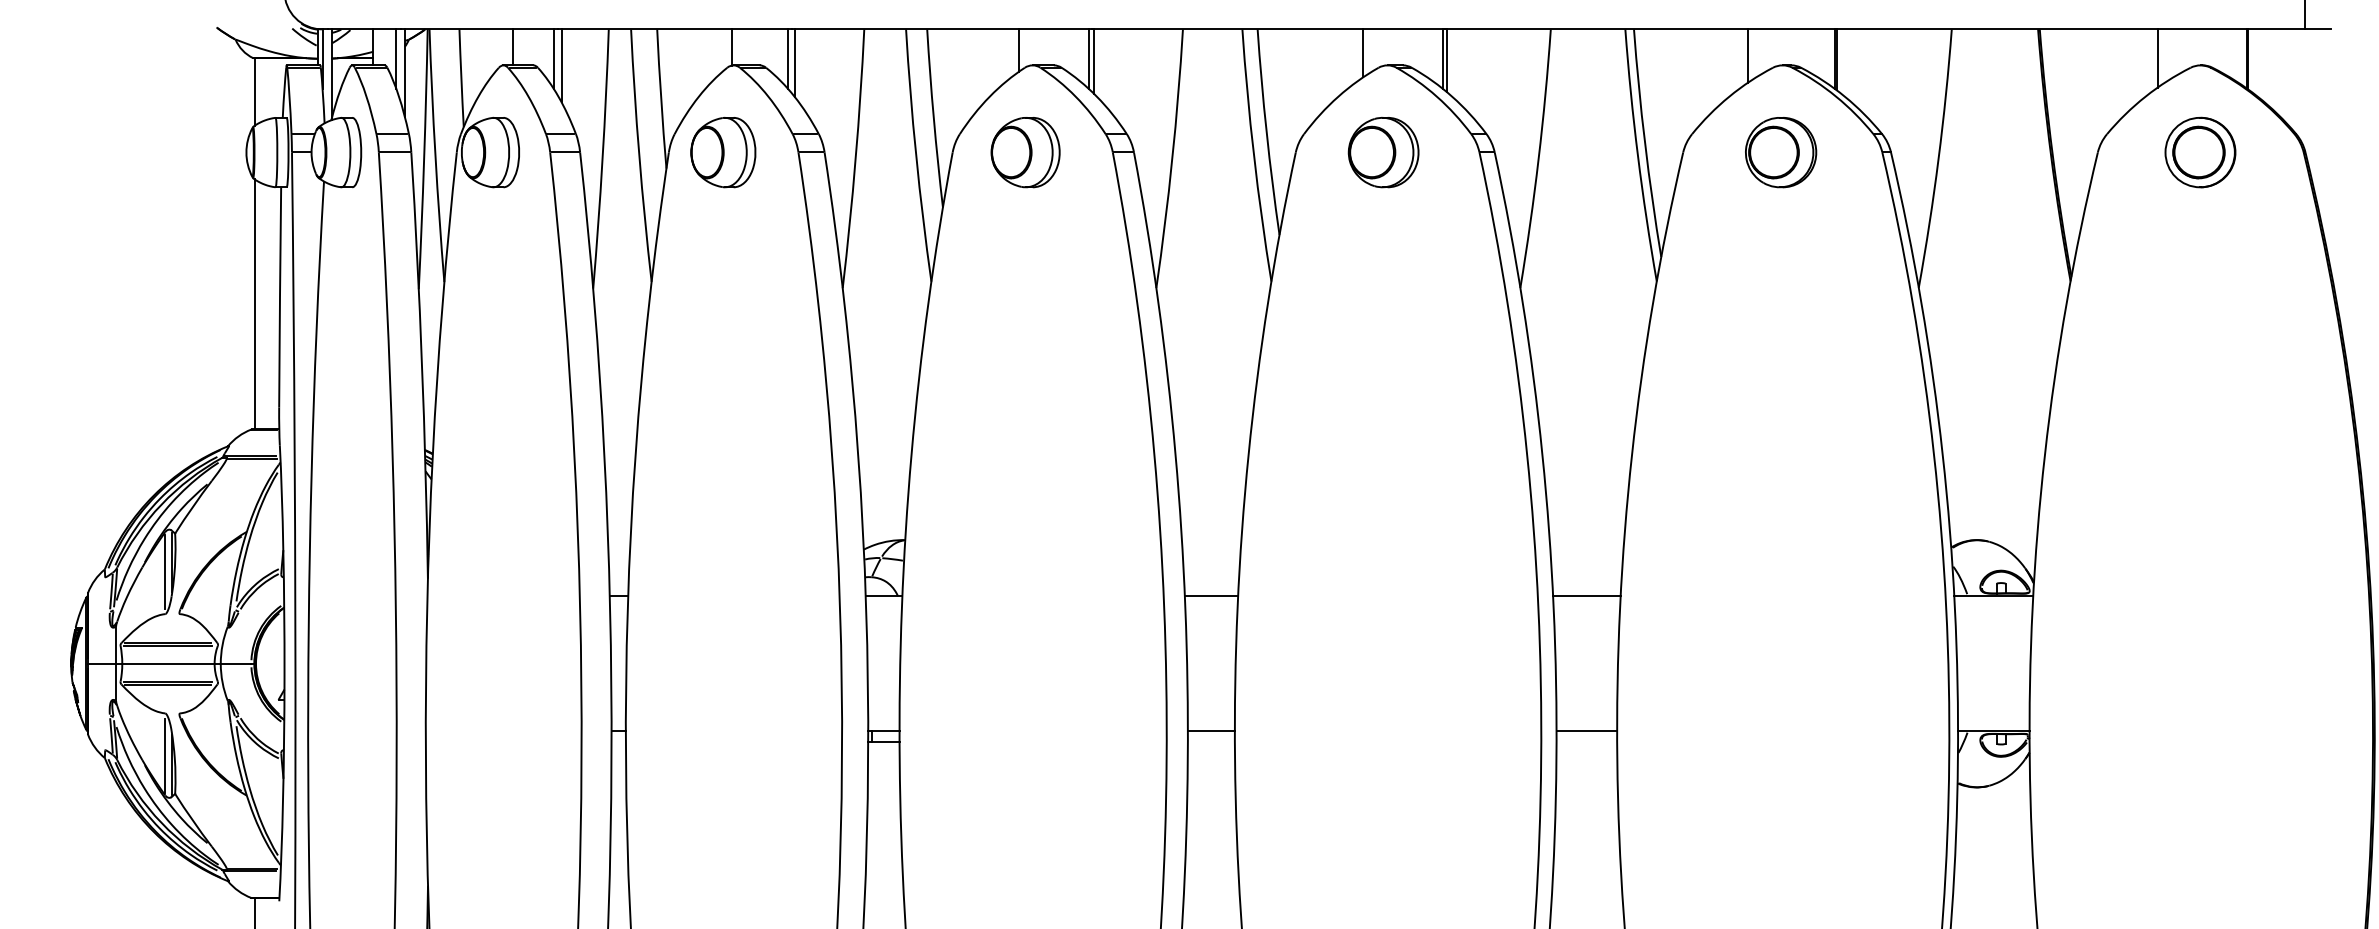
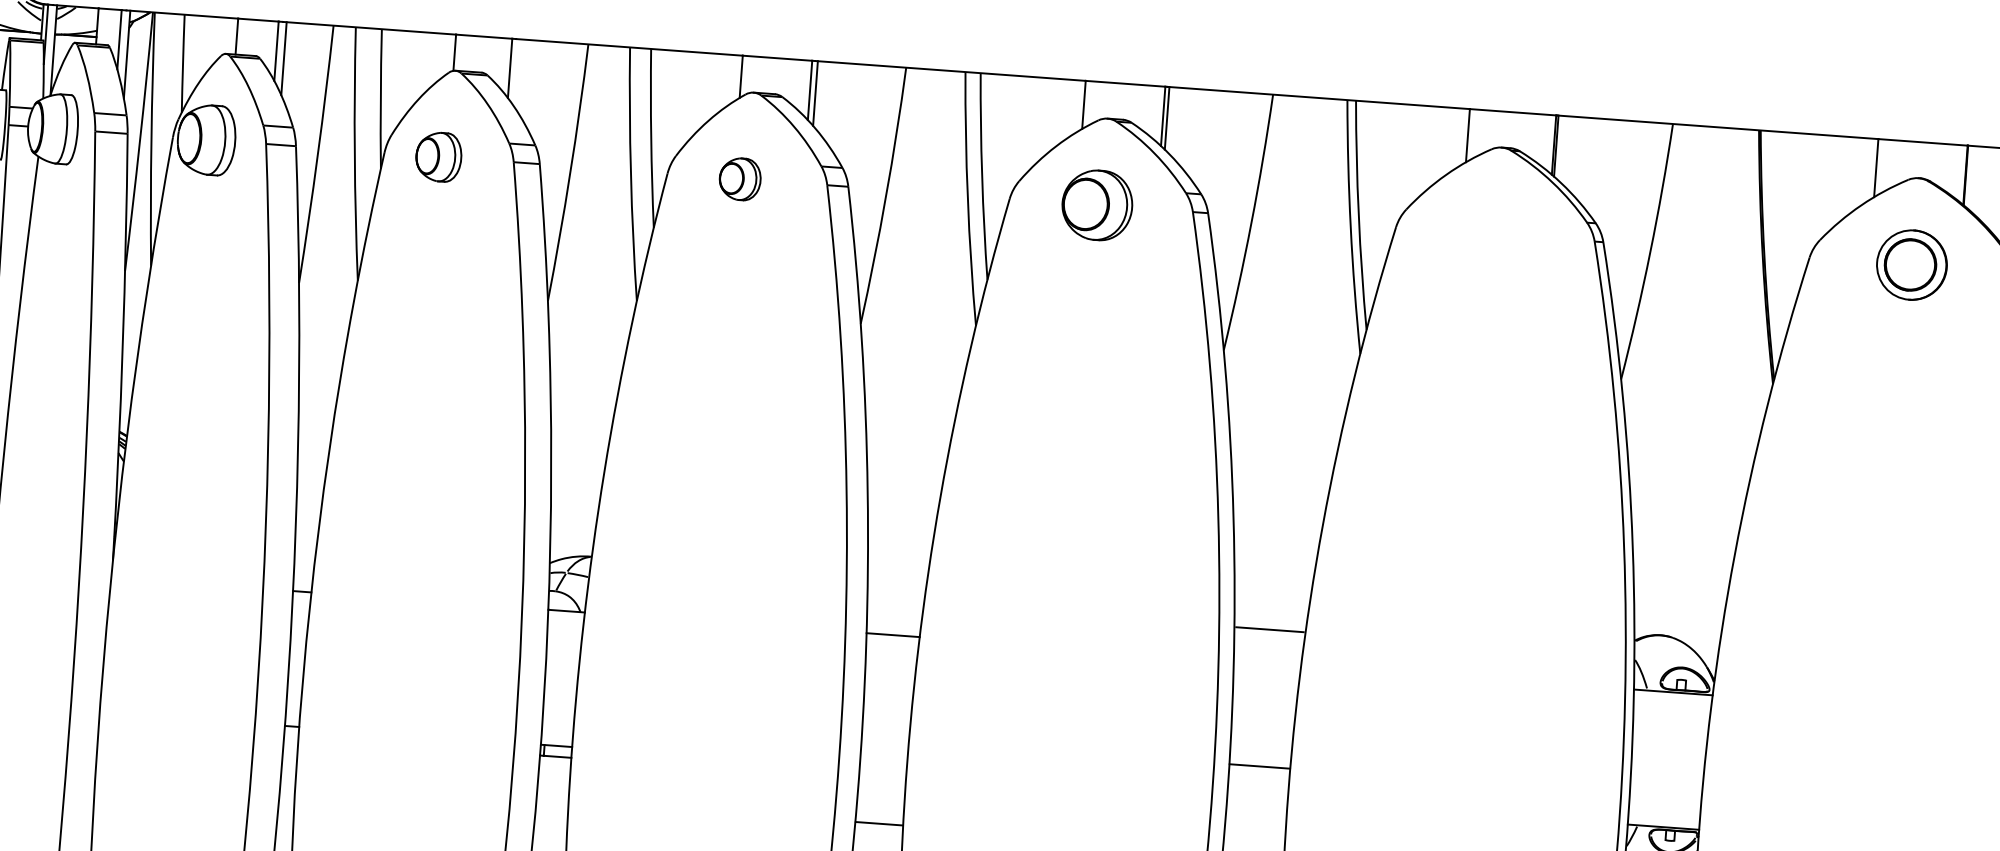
line: (794, 63) -> (516, 73), removed
part: (723, 152) -> (438, 156), size x0.7
part: (1025, 152) -> (740, 178), size x0.6
part: (1781, 152) -> (1494, 234), removed
line: (1586, 596) -> (1269, 629), moved
line: (1210, 731) -> (878, 823), moved
line: (1586, 731) -> (1259, 766), moved

